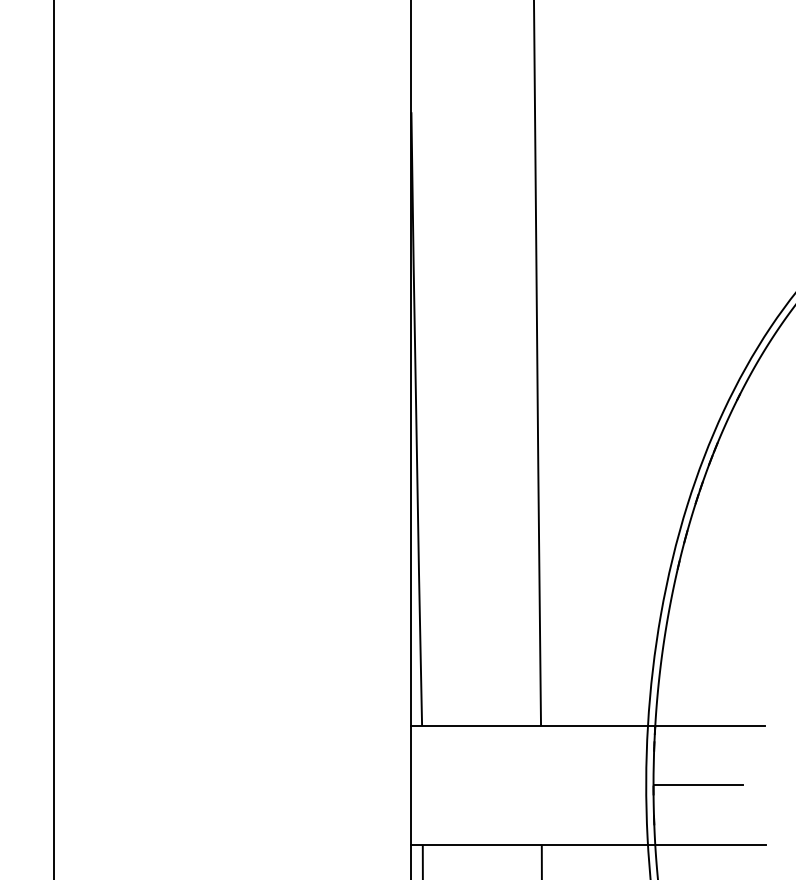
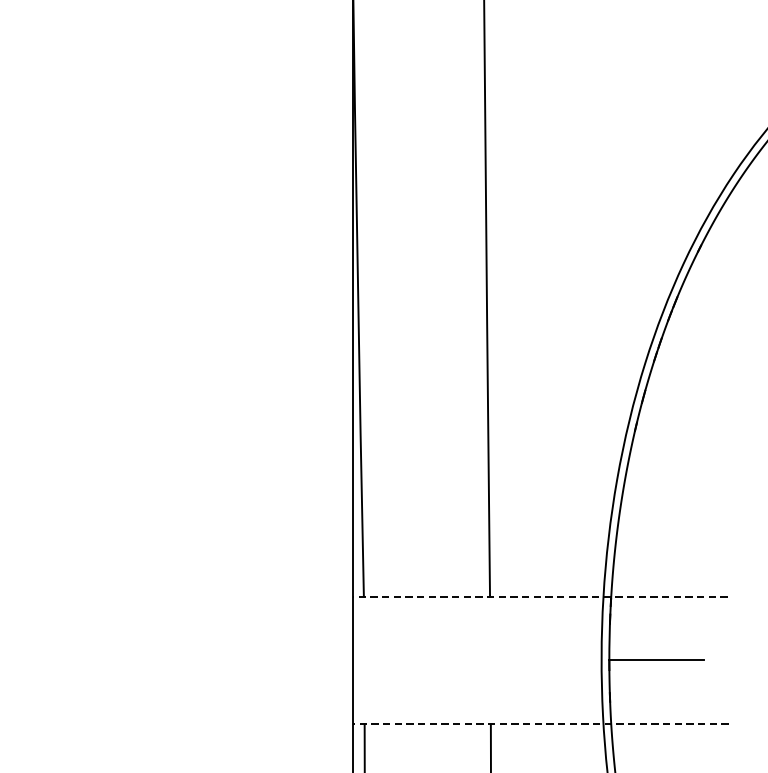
line: (588, 725) -> (540, 596), solid -> dashed
line: (588, 844) -> (540, 723), solid -> dashed

